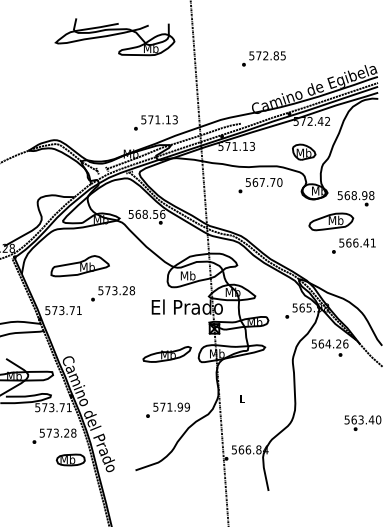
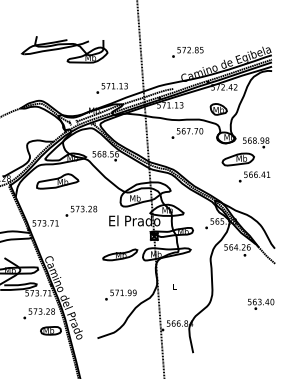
part: (114, 36) -> (64, 49), moved
text: (263, 57) -> (187, 51), moved
part: (79, 266) -> (57, 181), moved

